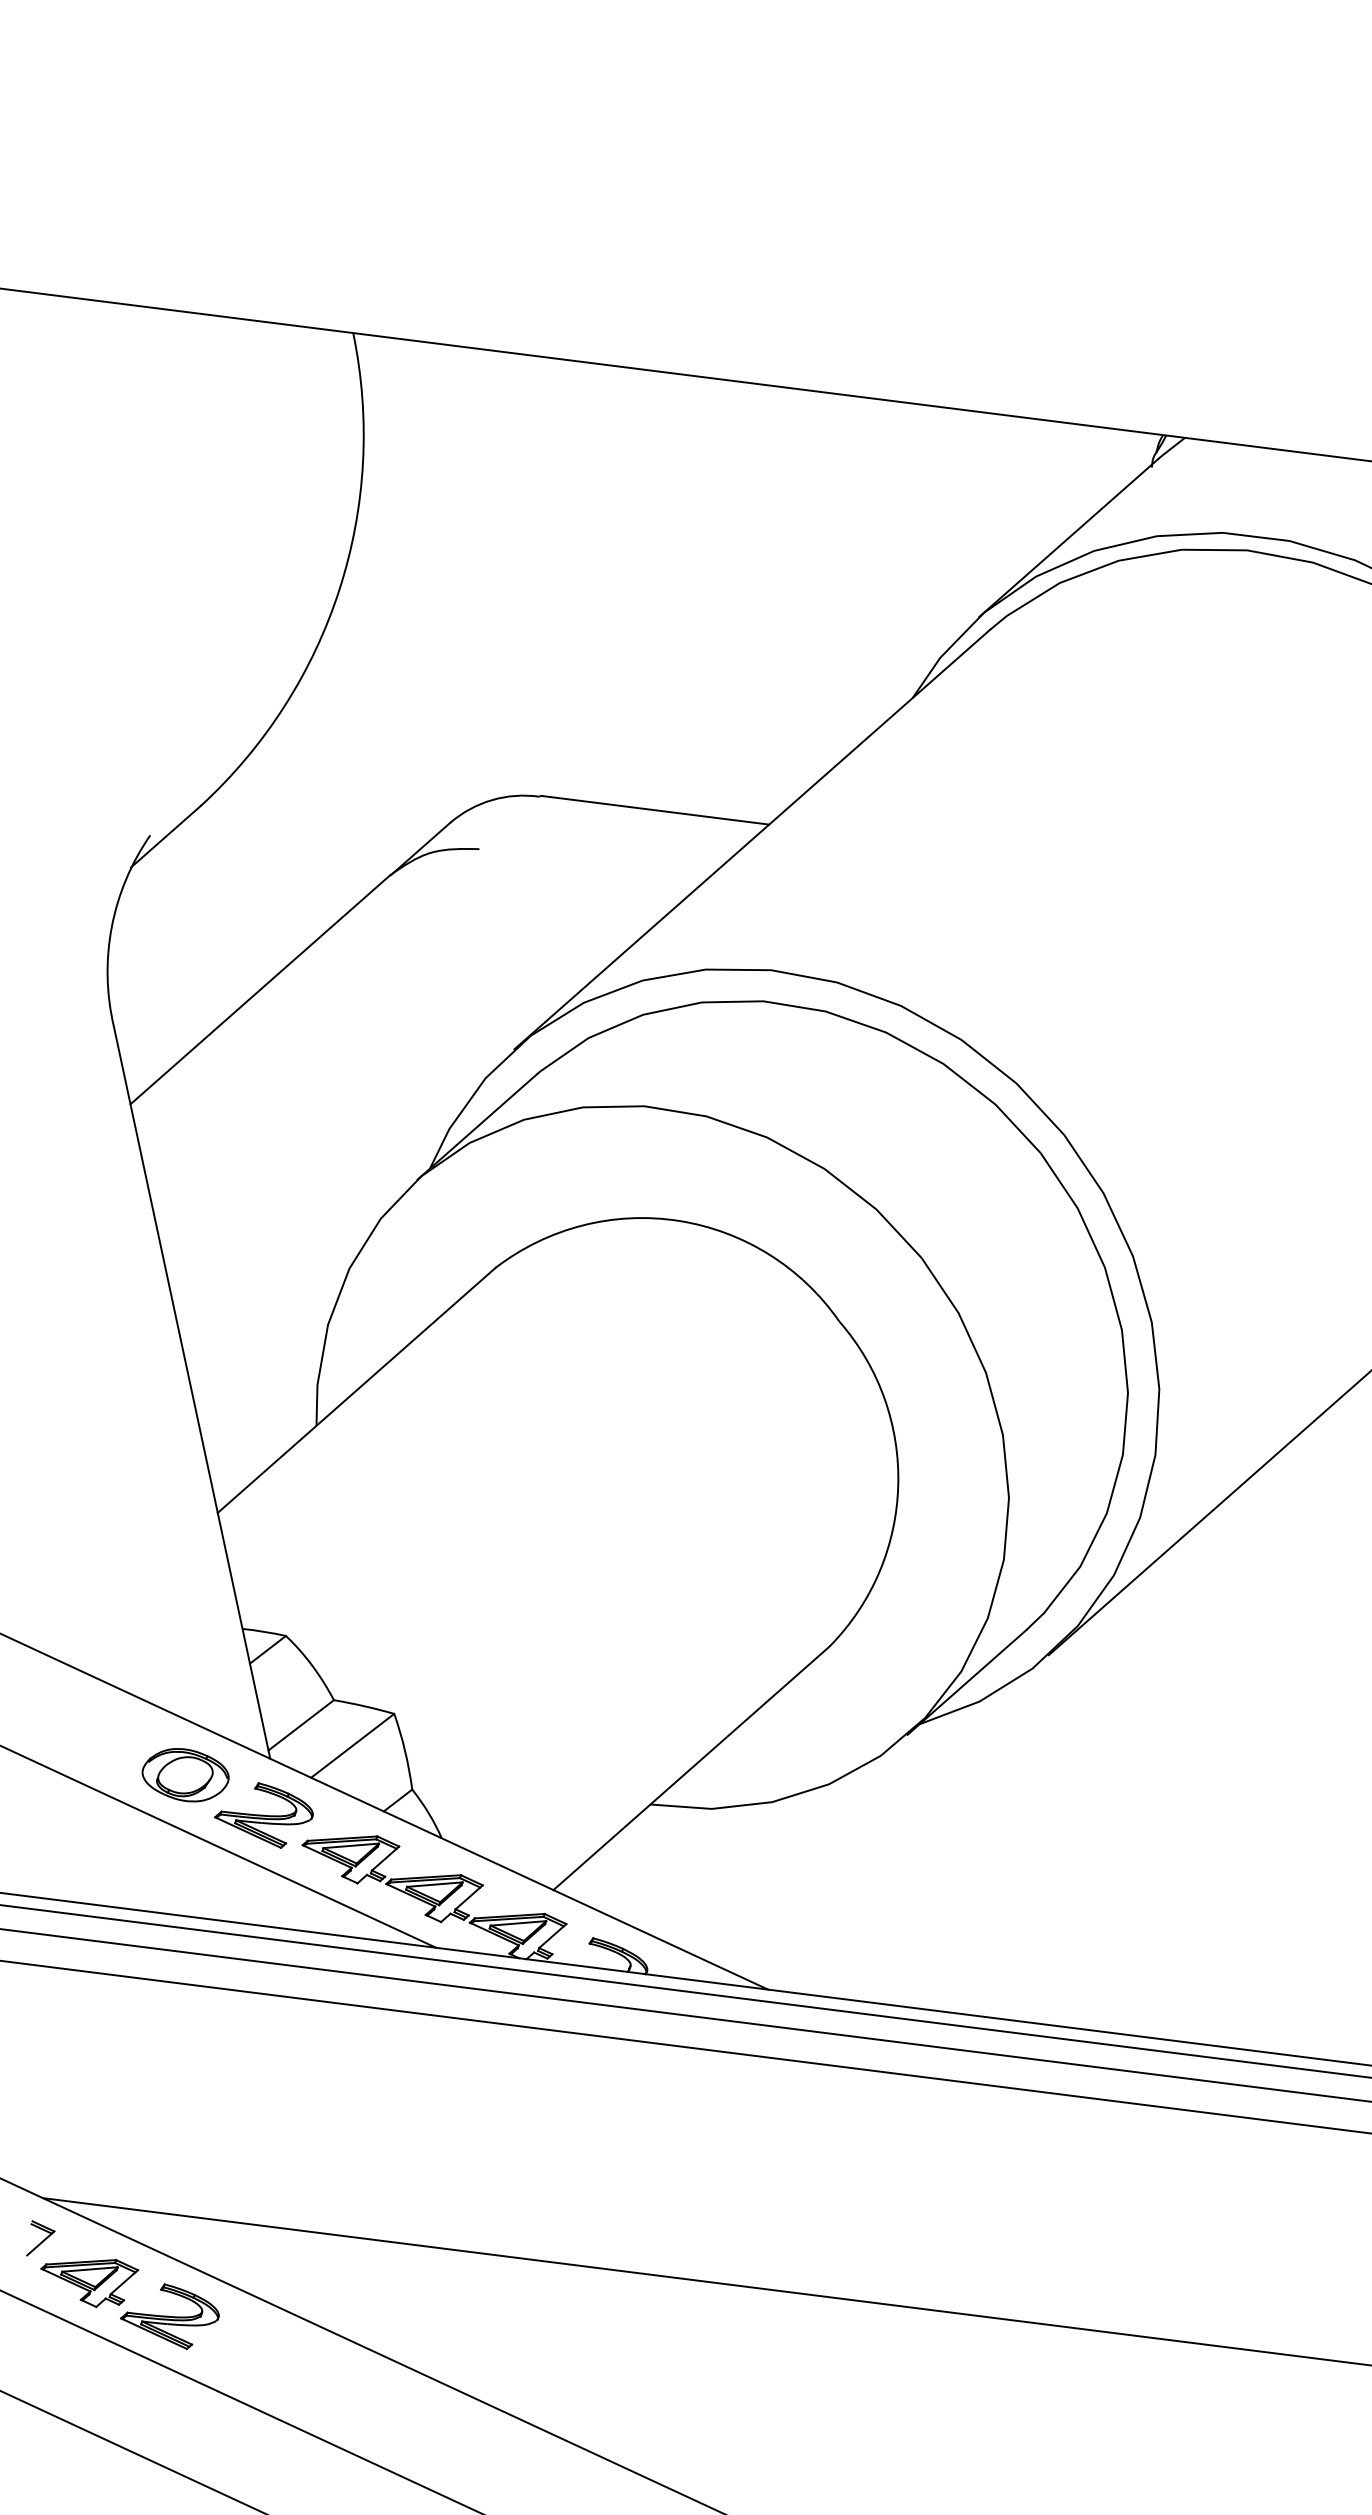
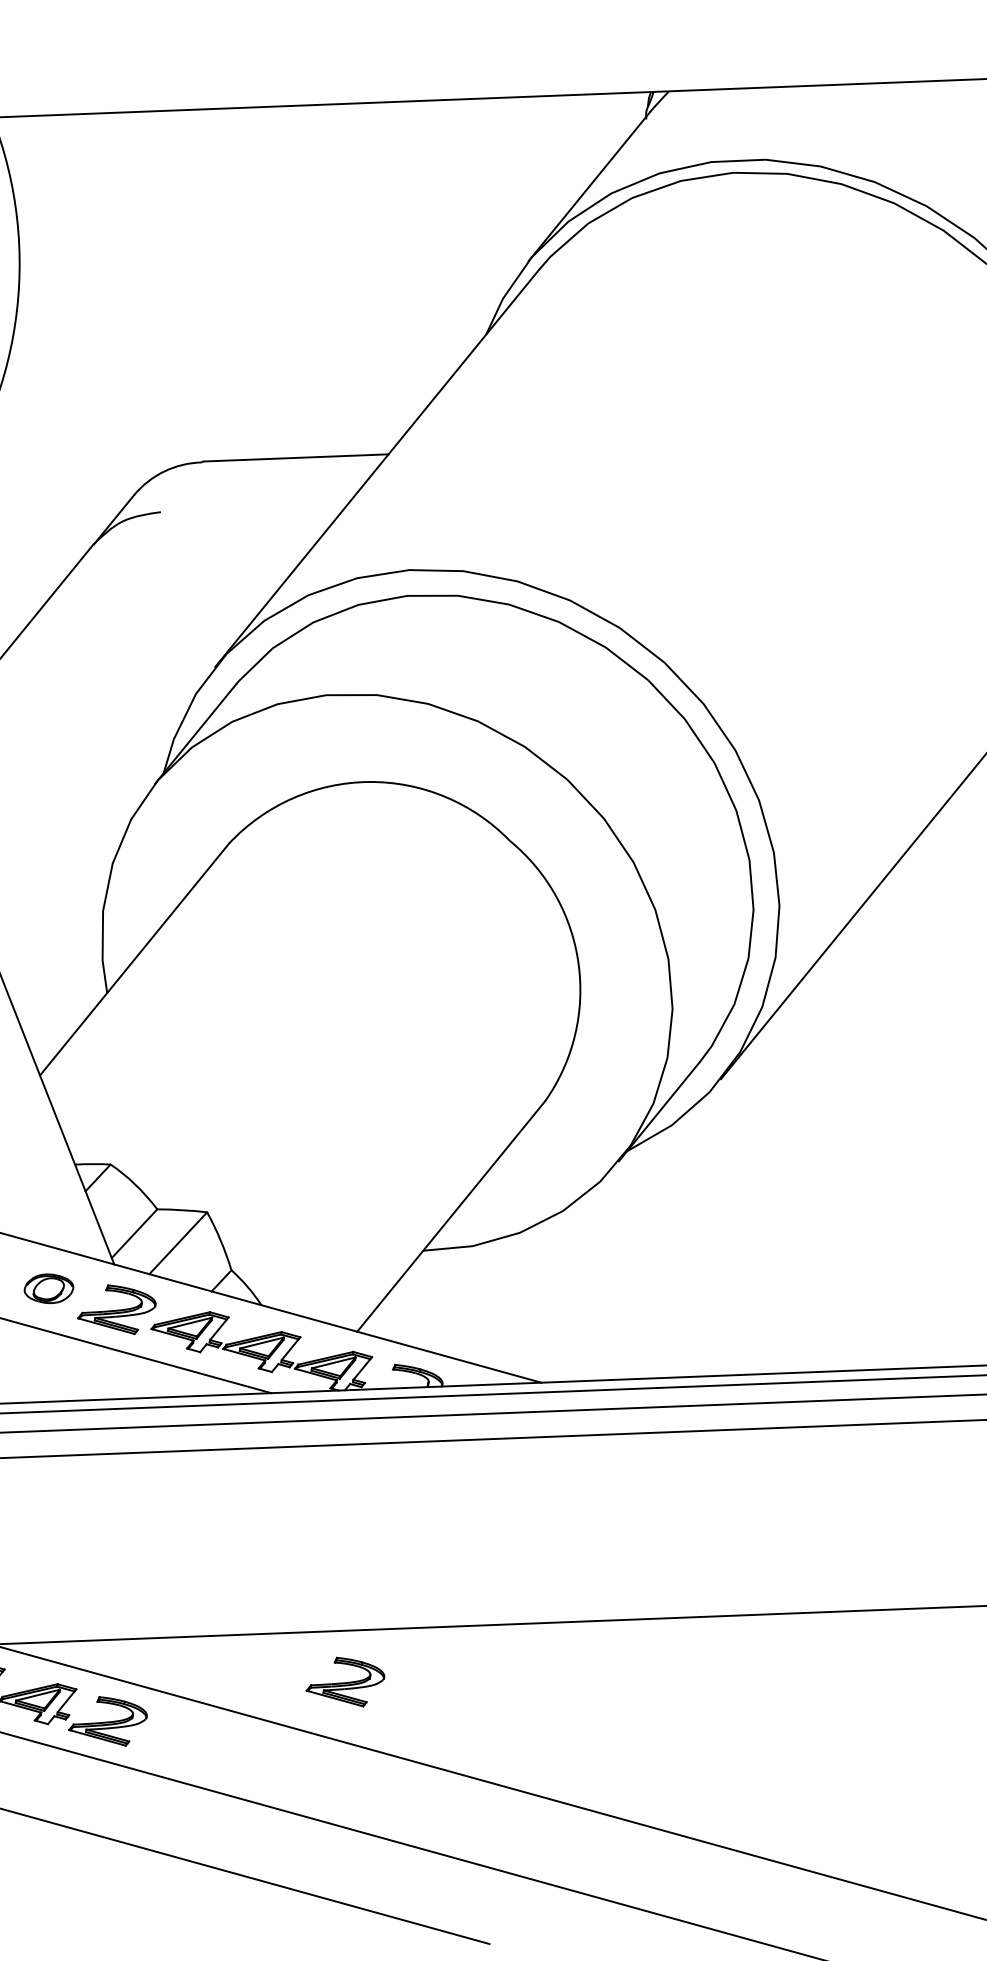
part: (185, 1775) -> (48, 1288), size x0.7
part: (467, 2316) -> (345, 1682), added

